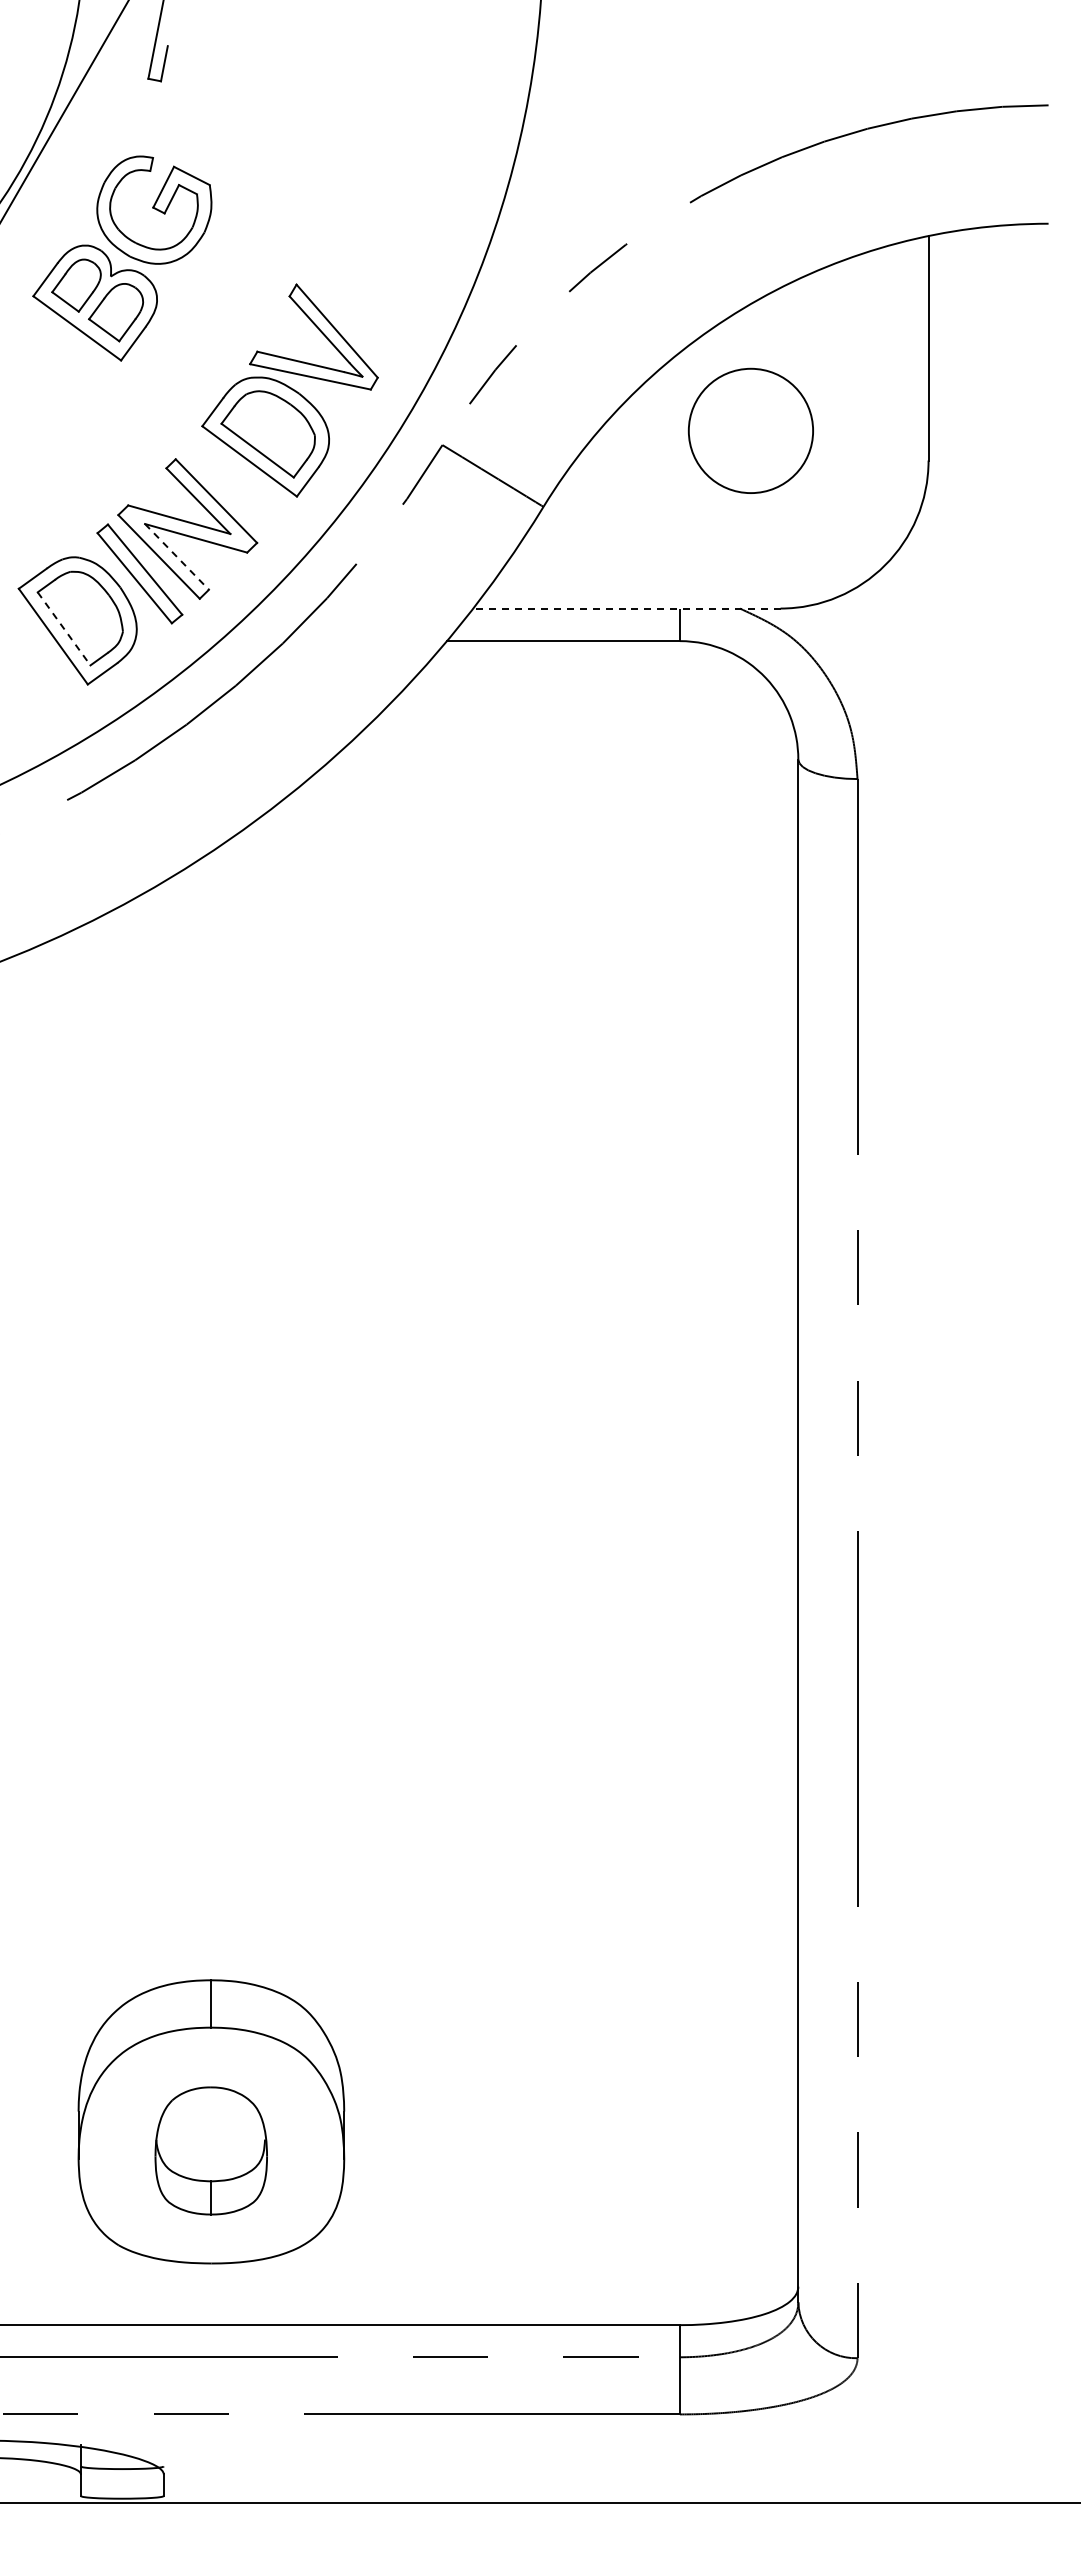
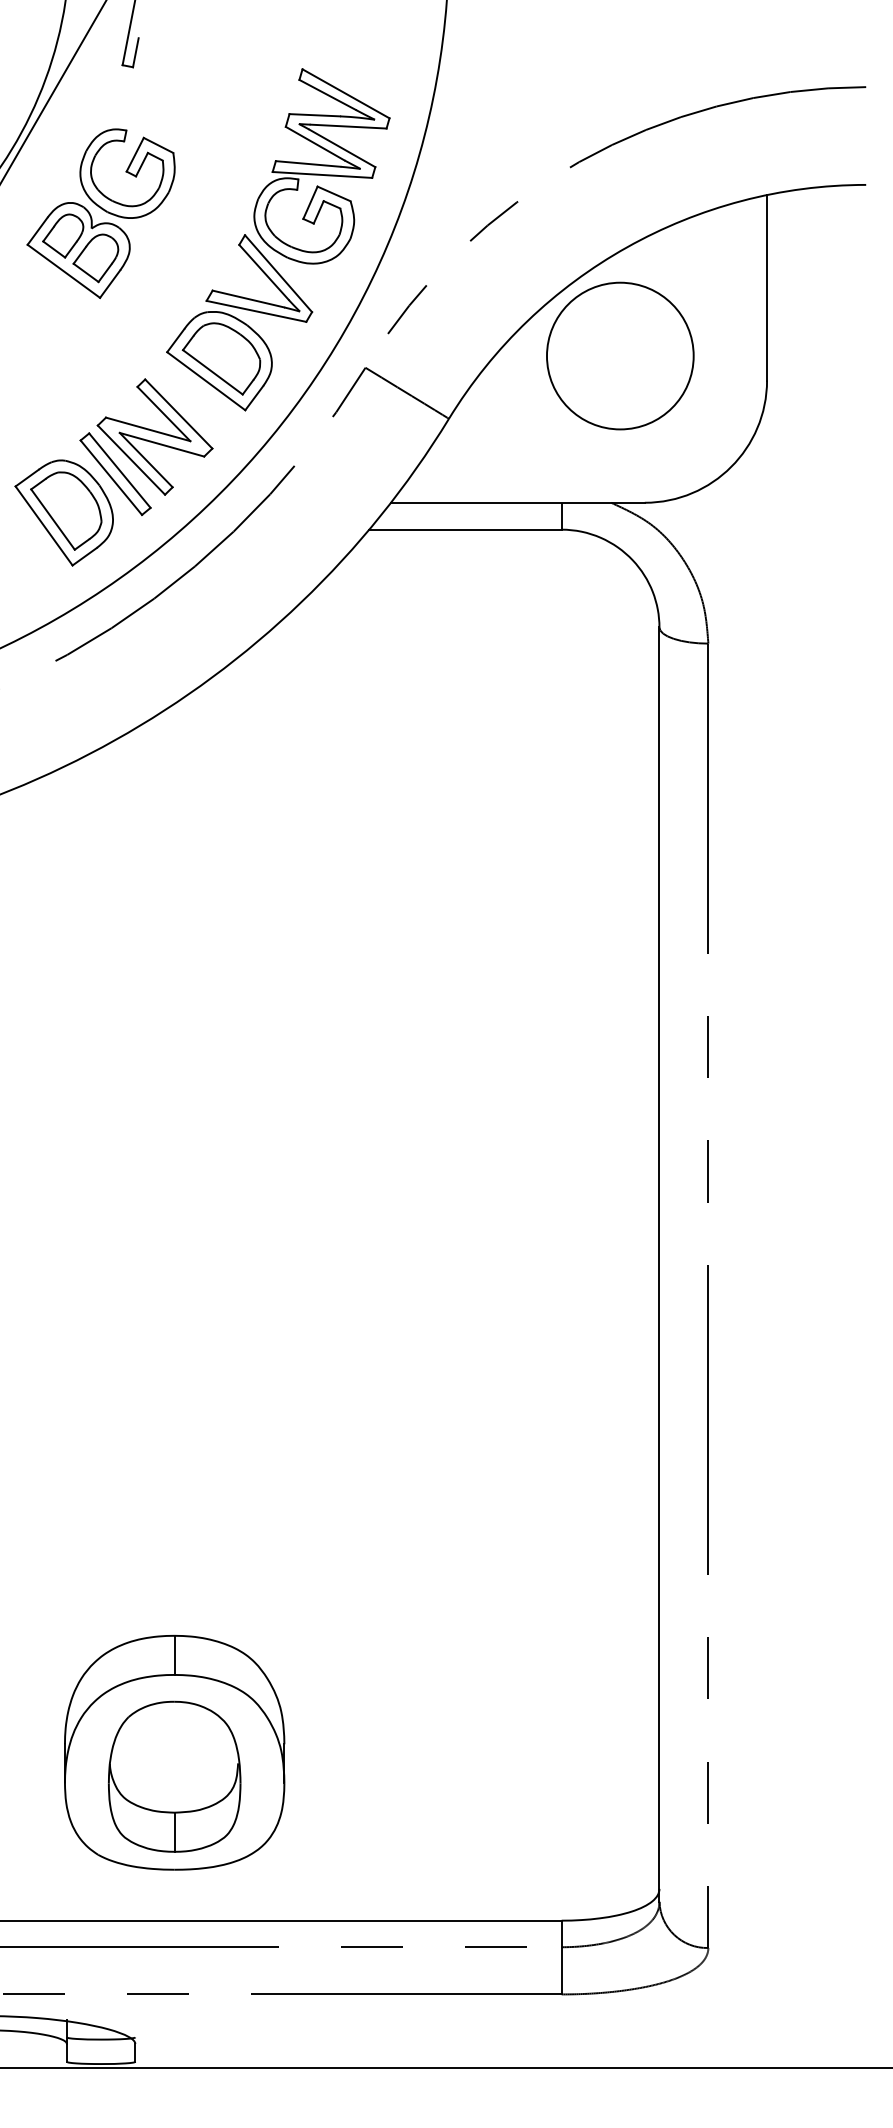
part: (389, 200) -> (321, 165), added
circle: (750, 430) -> (619, 355), size x1.43
line: (177, 556) -> (146, 459), dashed -> solid
line: (626, 608) -> (517, 502), dashed -> solid
line: (64, 629) -> (53, 520), dashed -> solid
part: (210, 2150) -> (173, 1776), size x1.43

